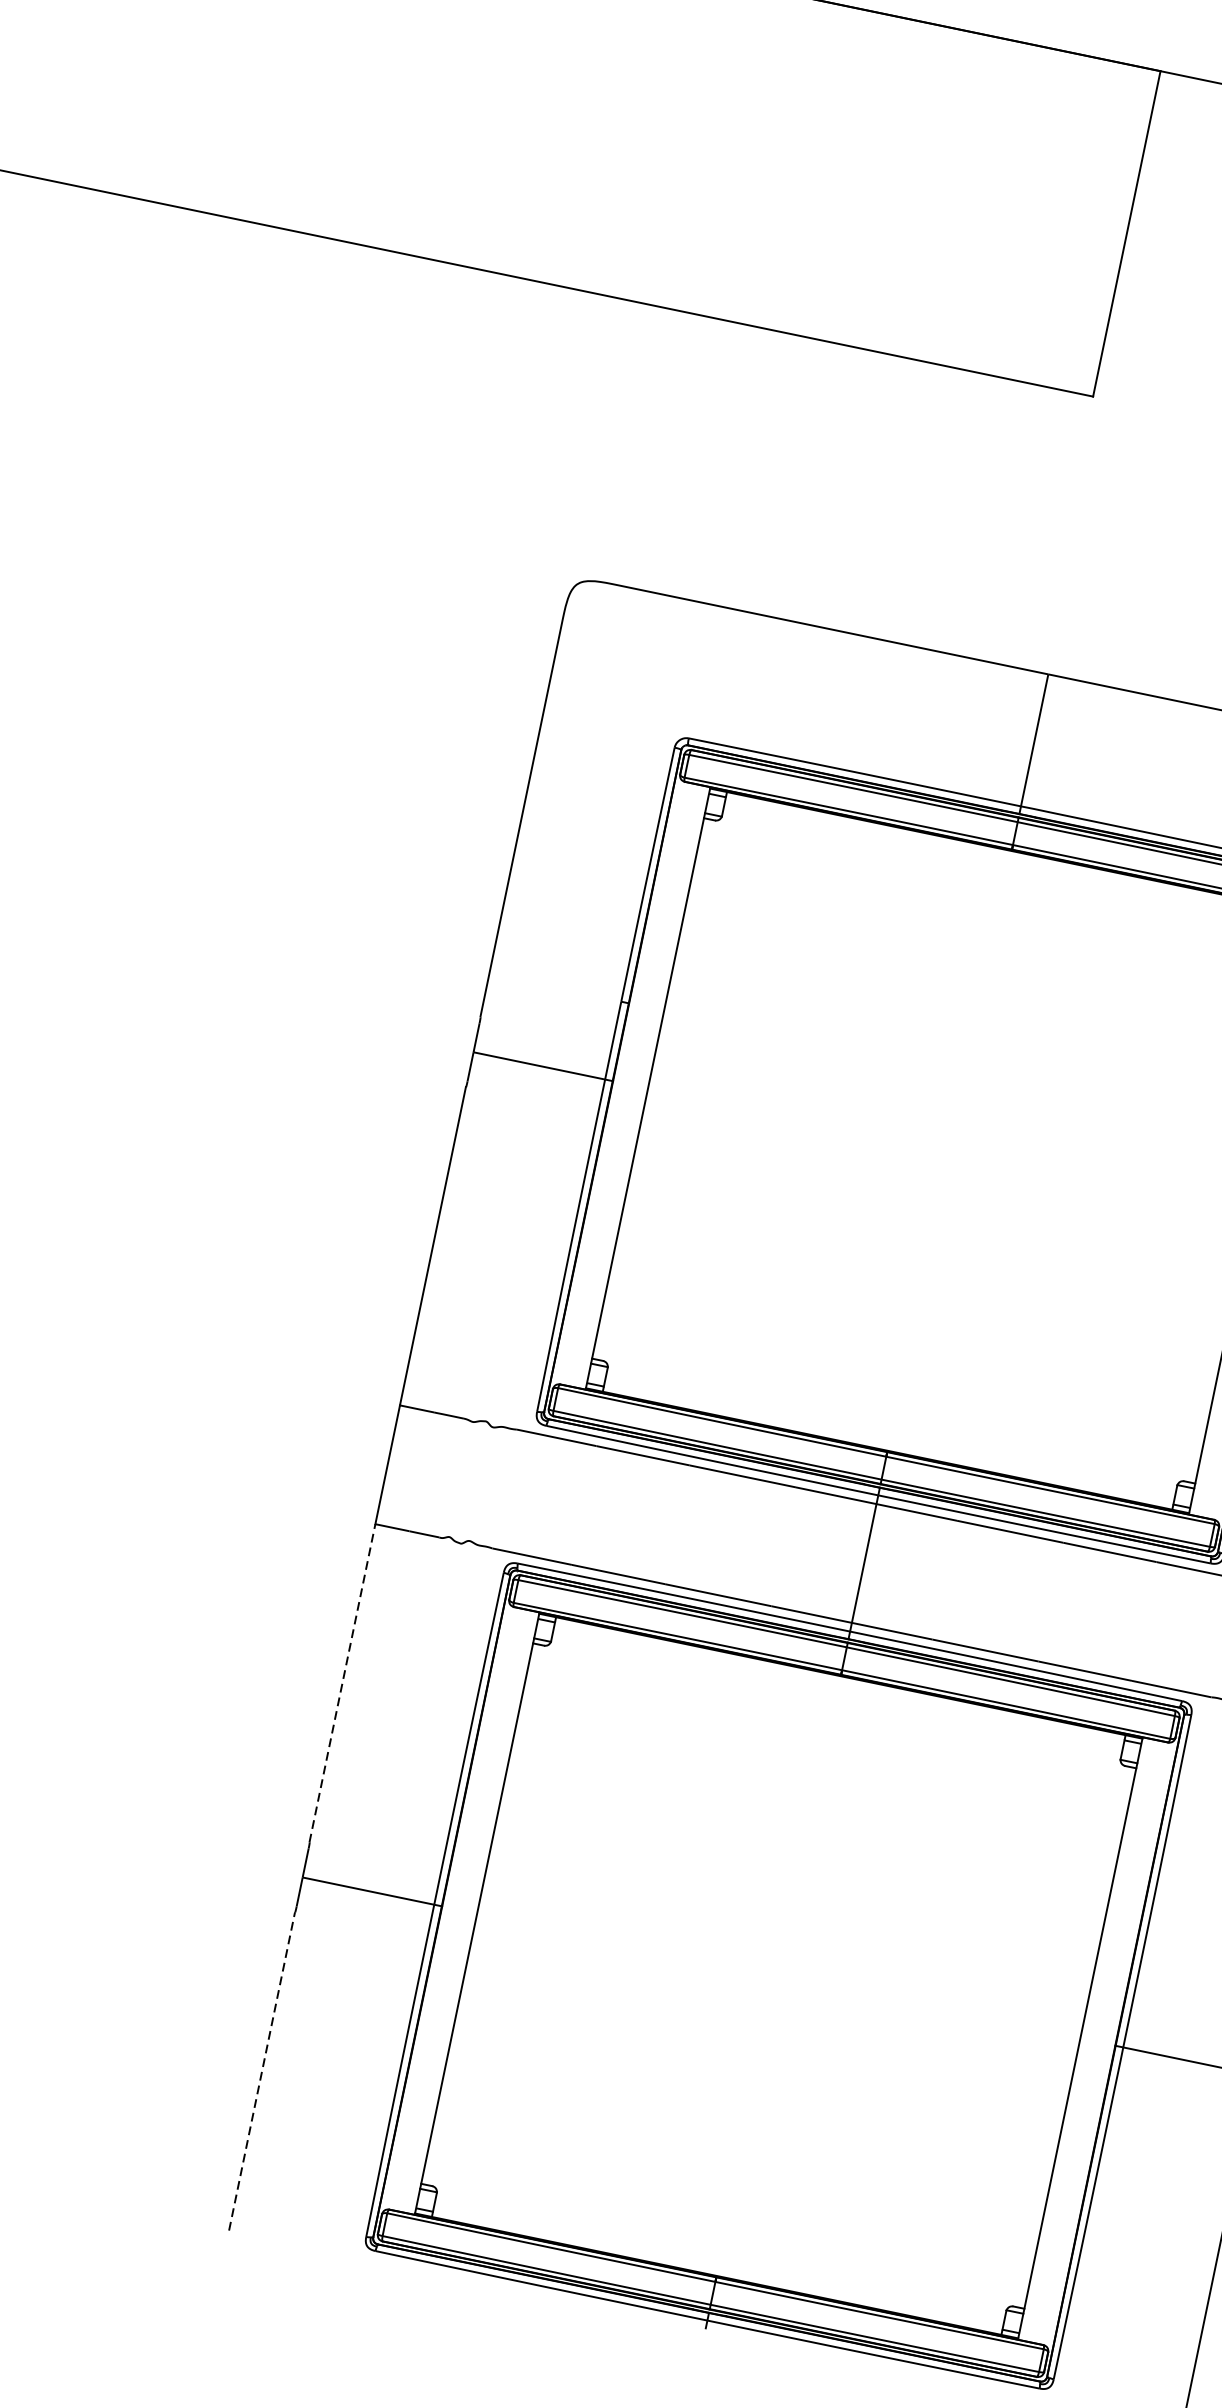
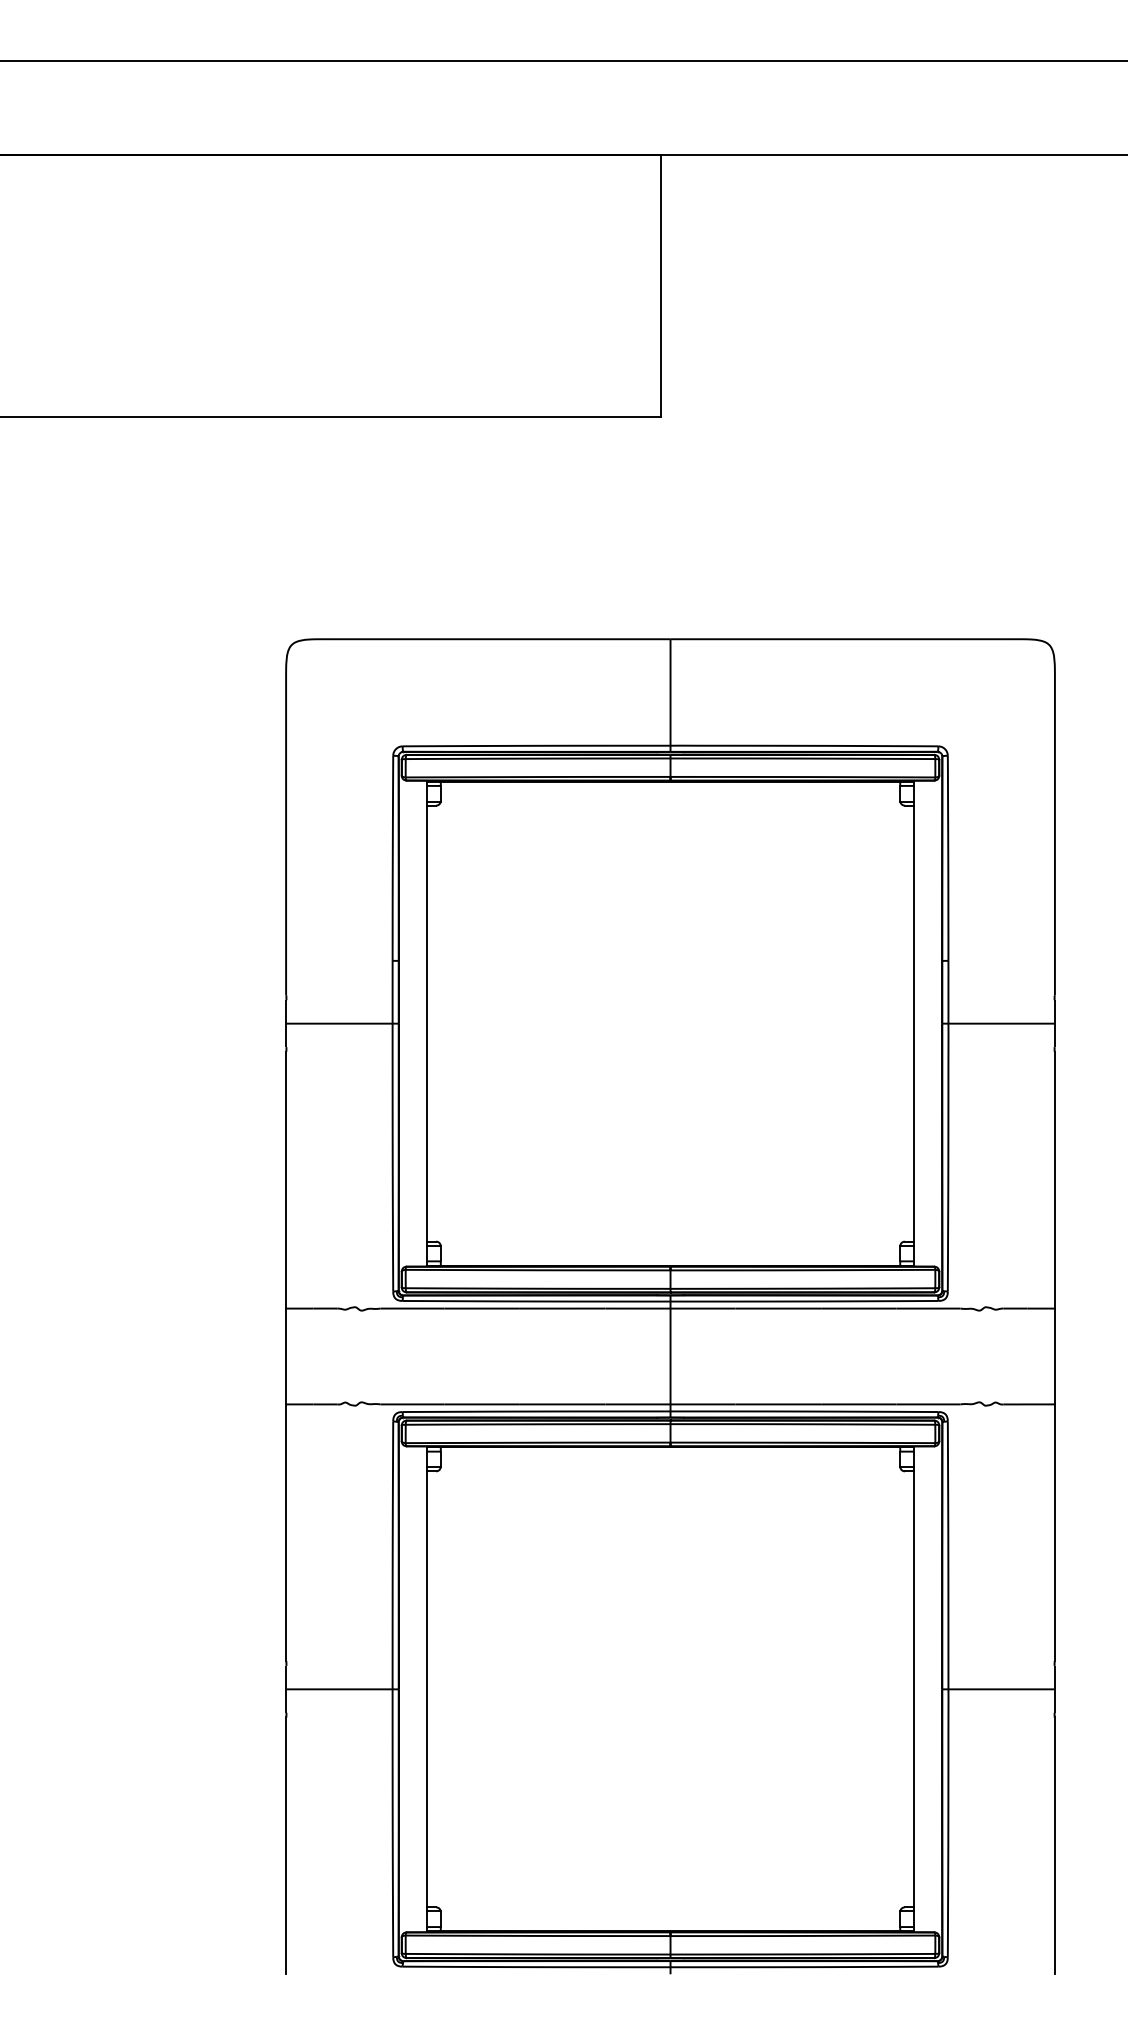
line: (342, 1683) -> (286, 1532), dashed -> solid
line: (262, 2071) -> (286, 1845), dashed -> solid

